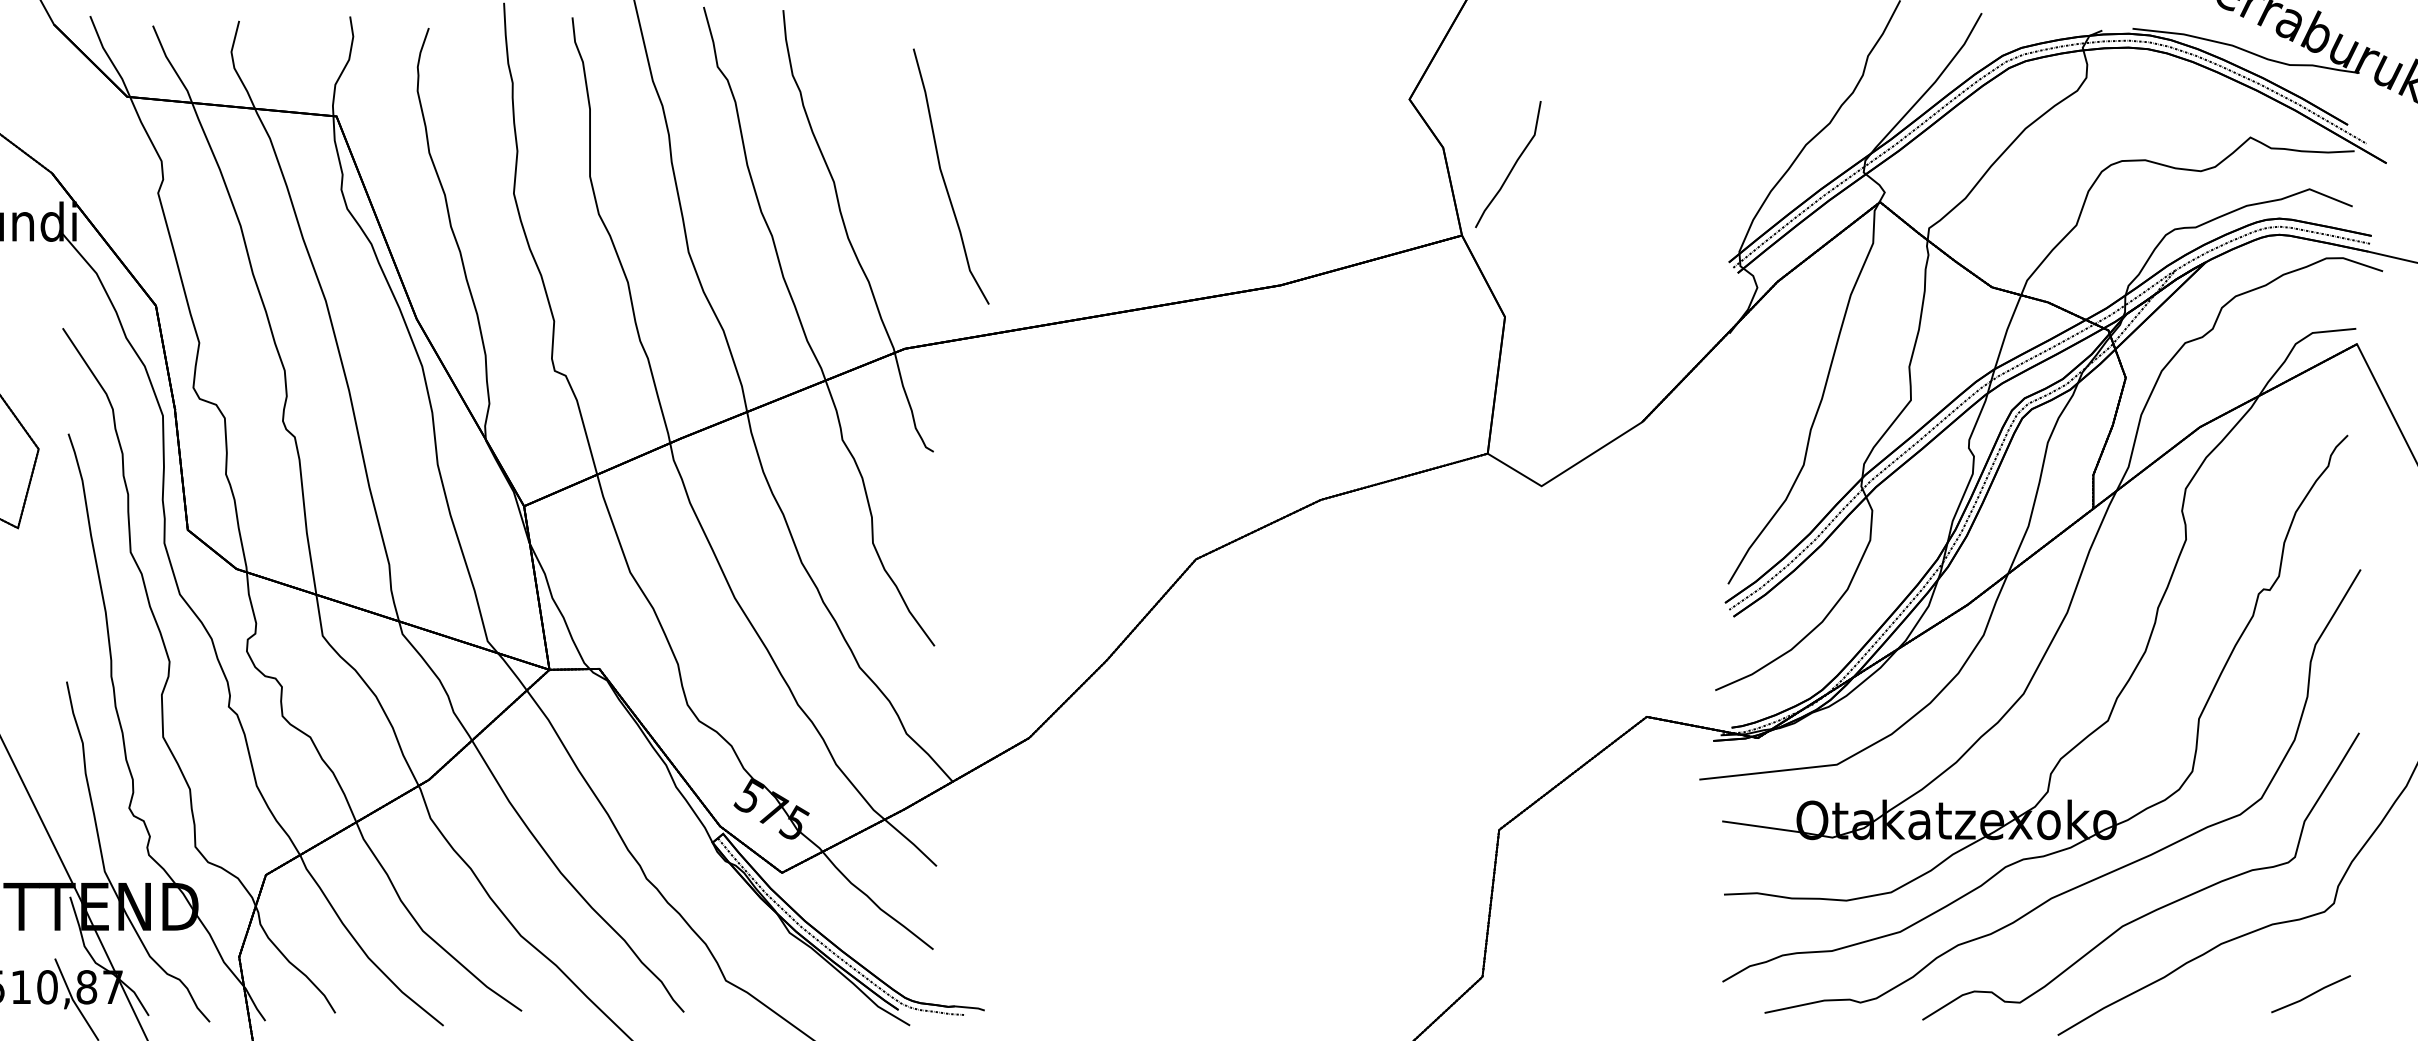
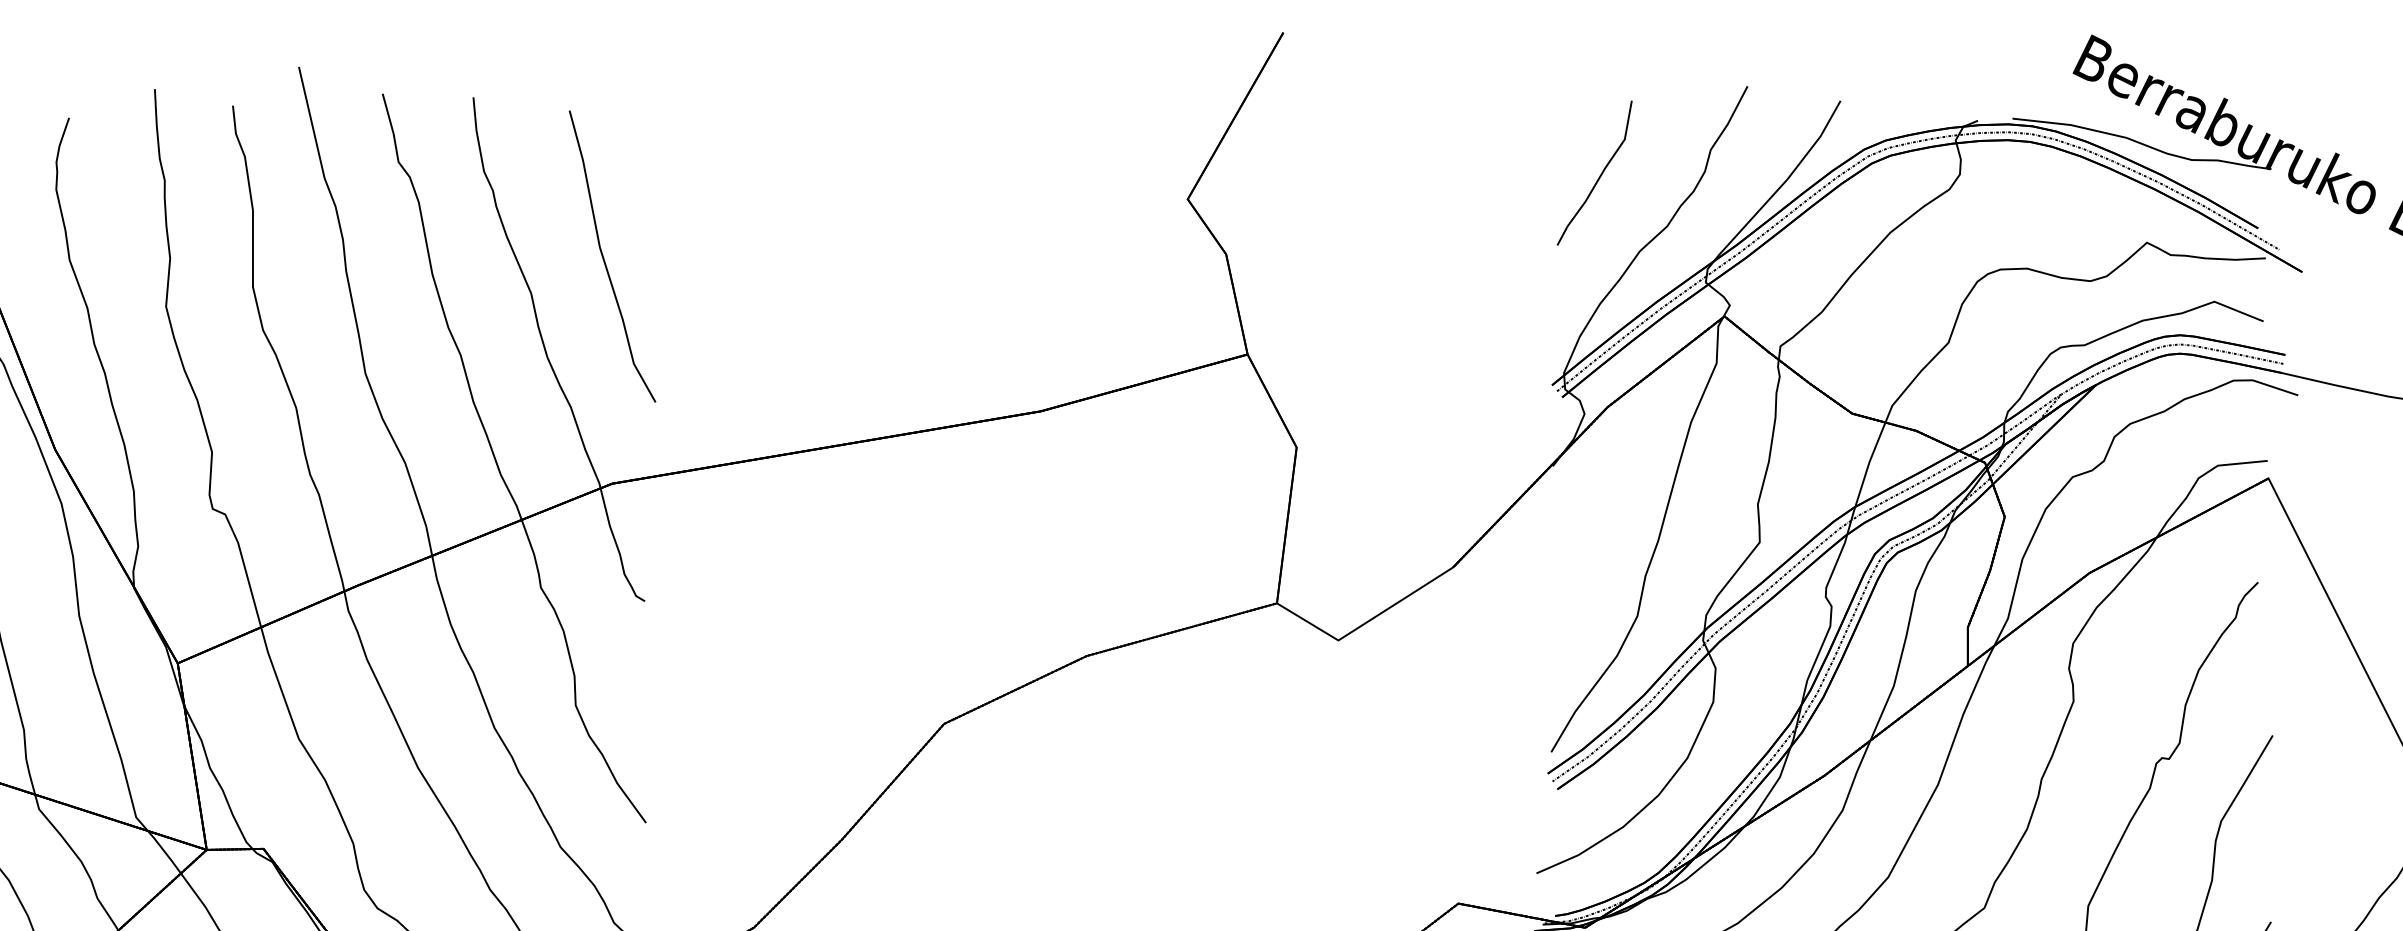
curve: (1512, 166) -> (1599, 175), moved
curve: (944, 178) -> (604, 258), moved

